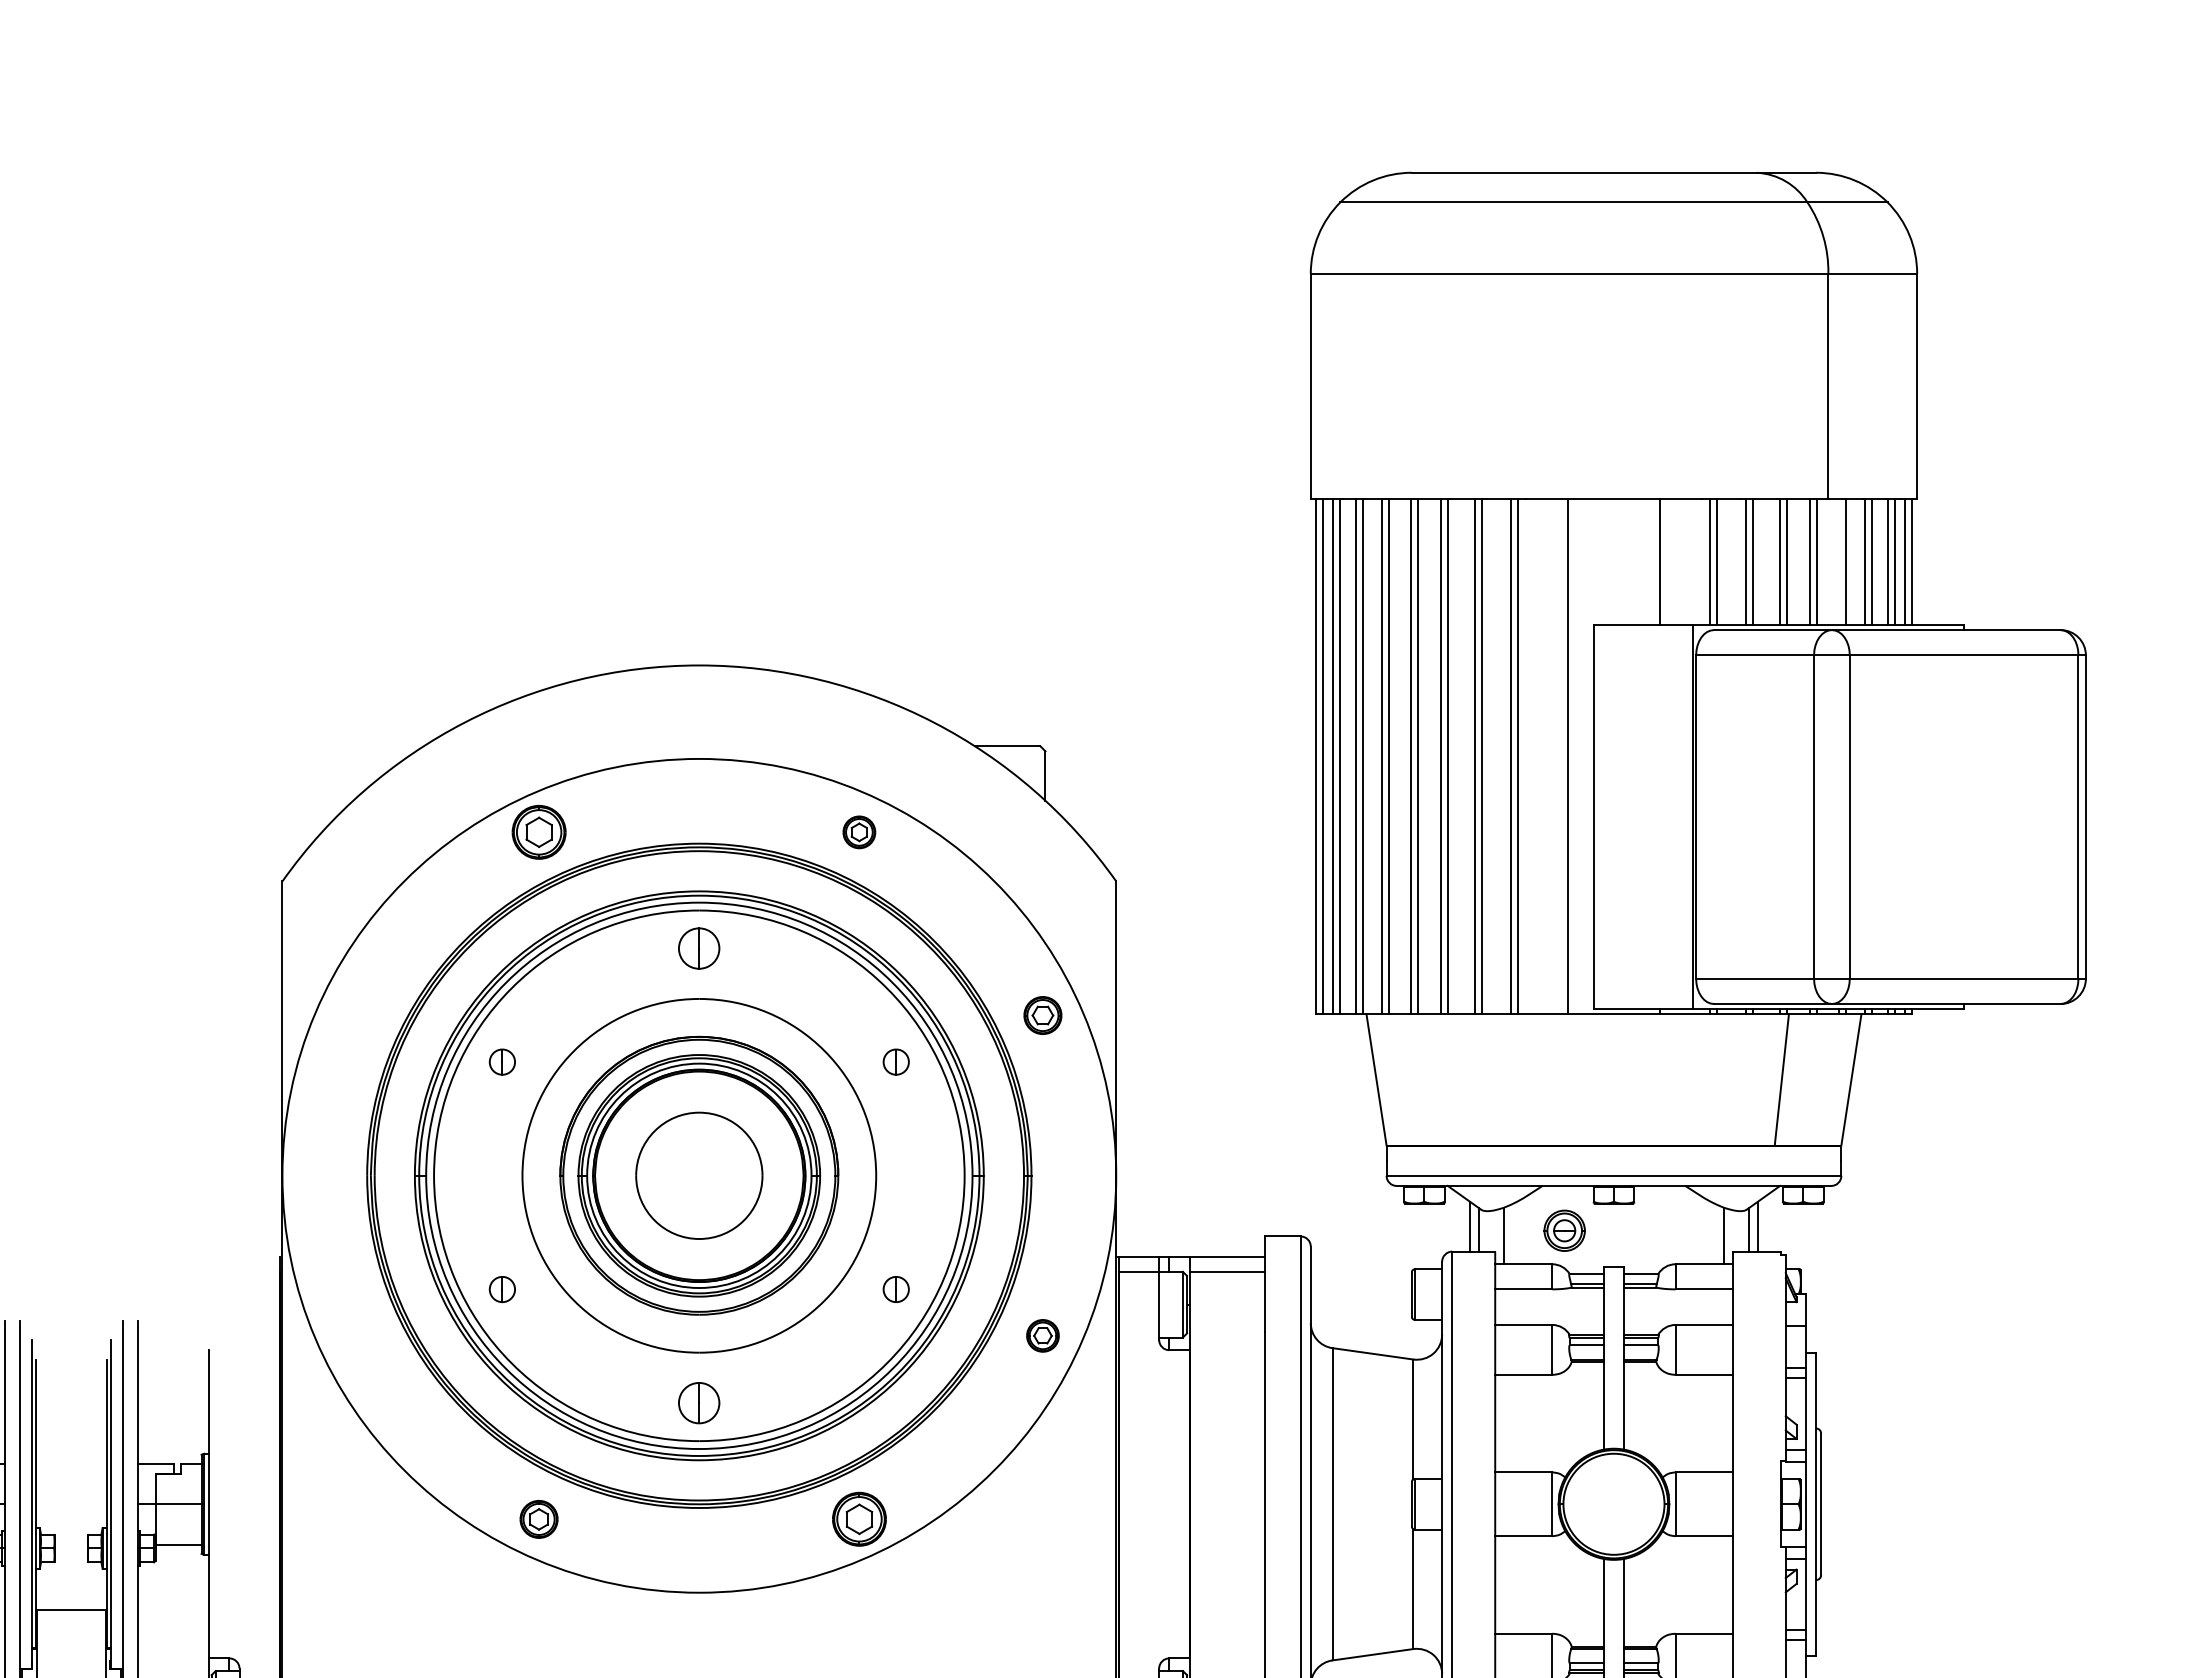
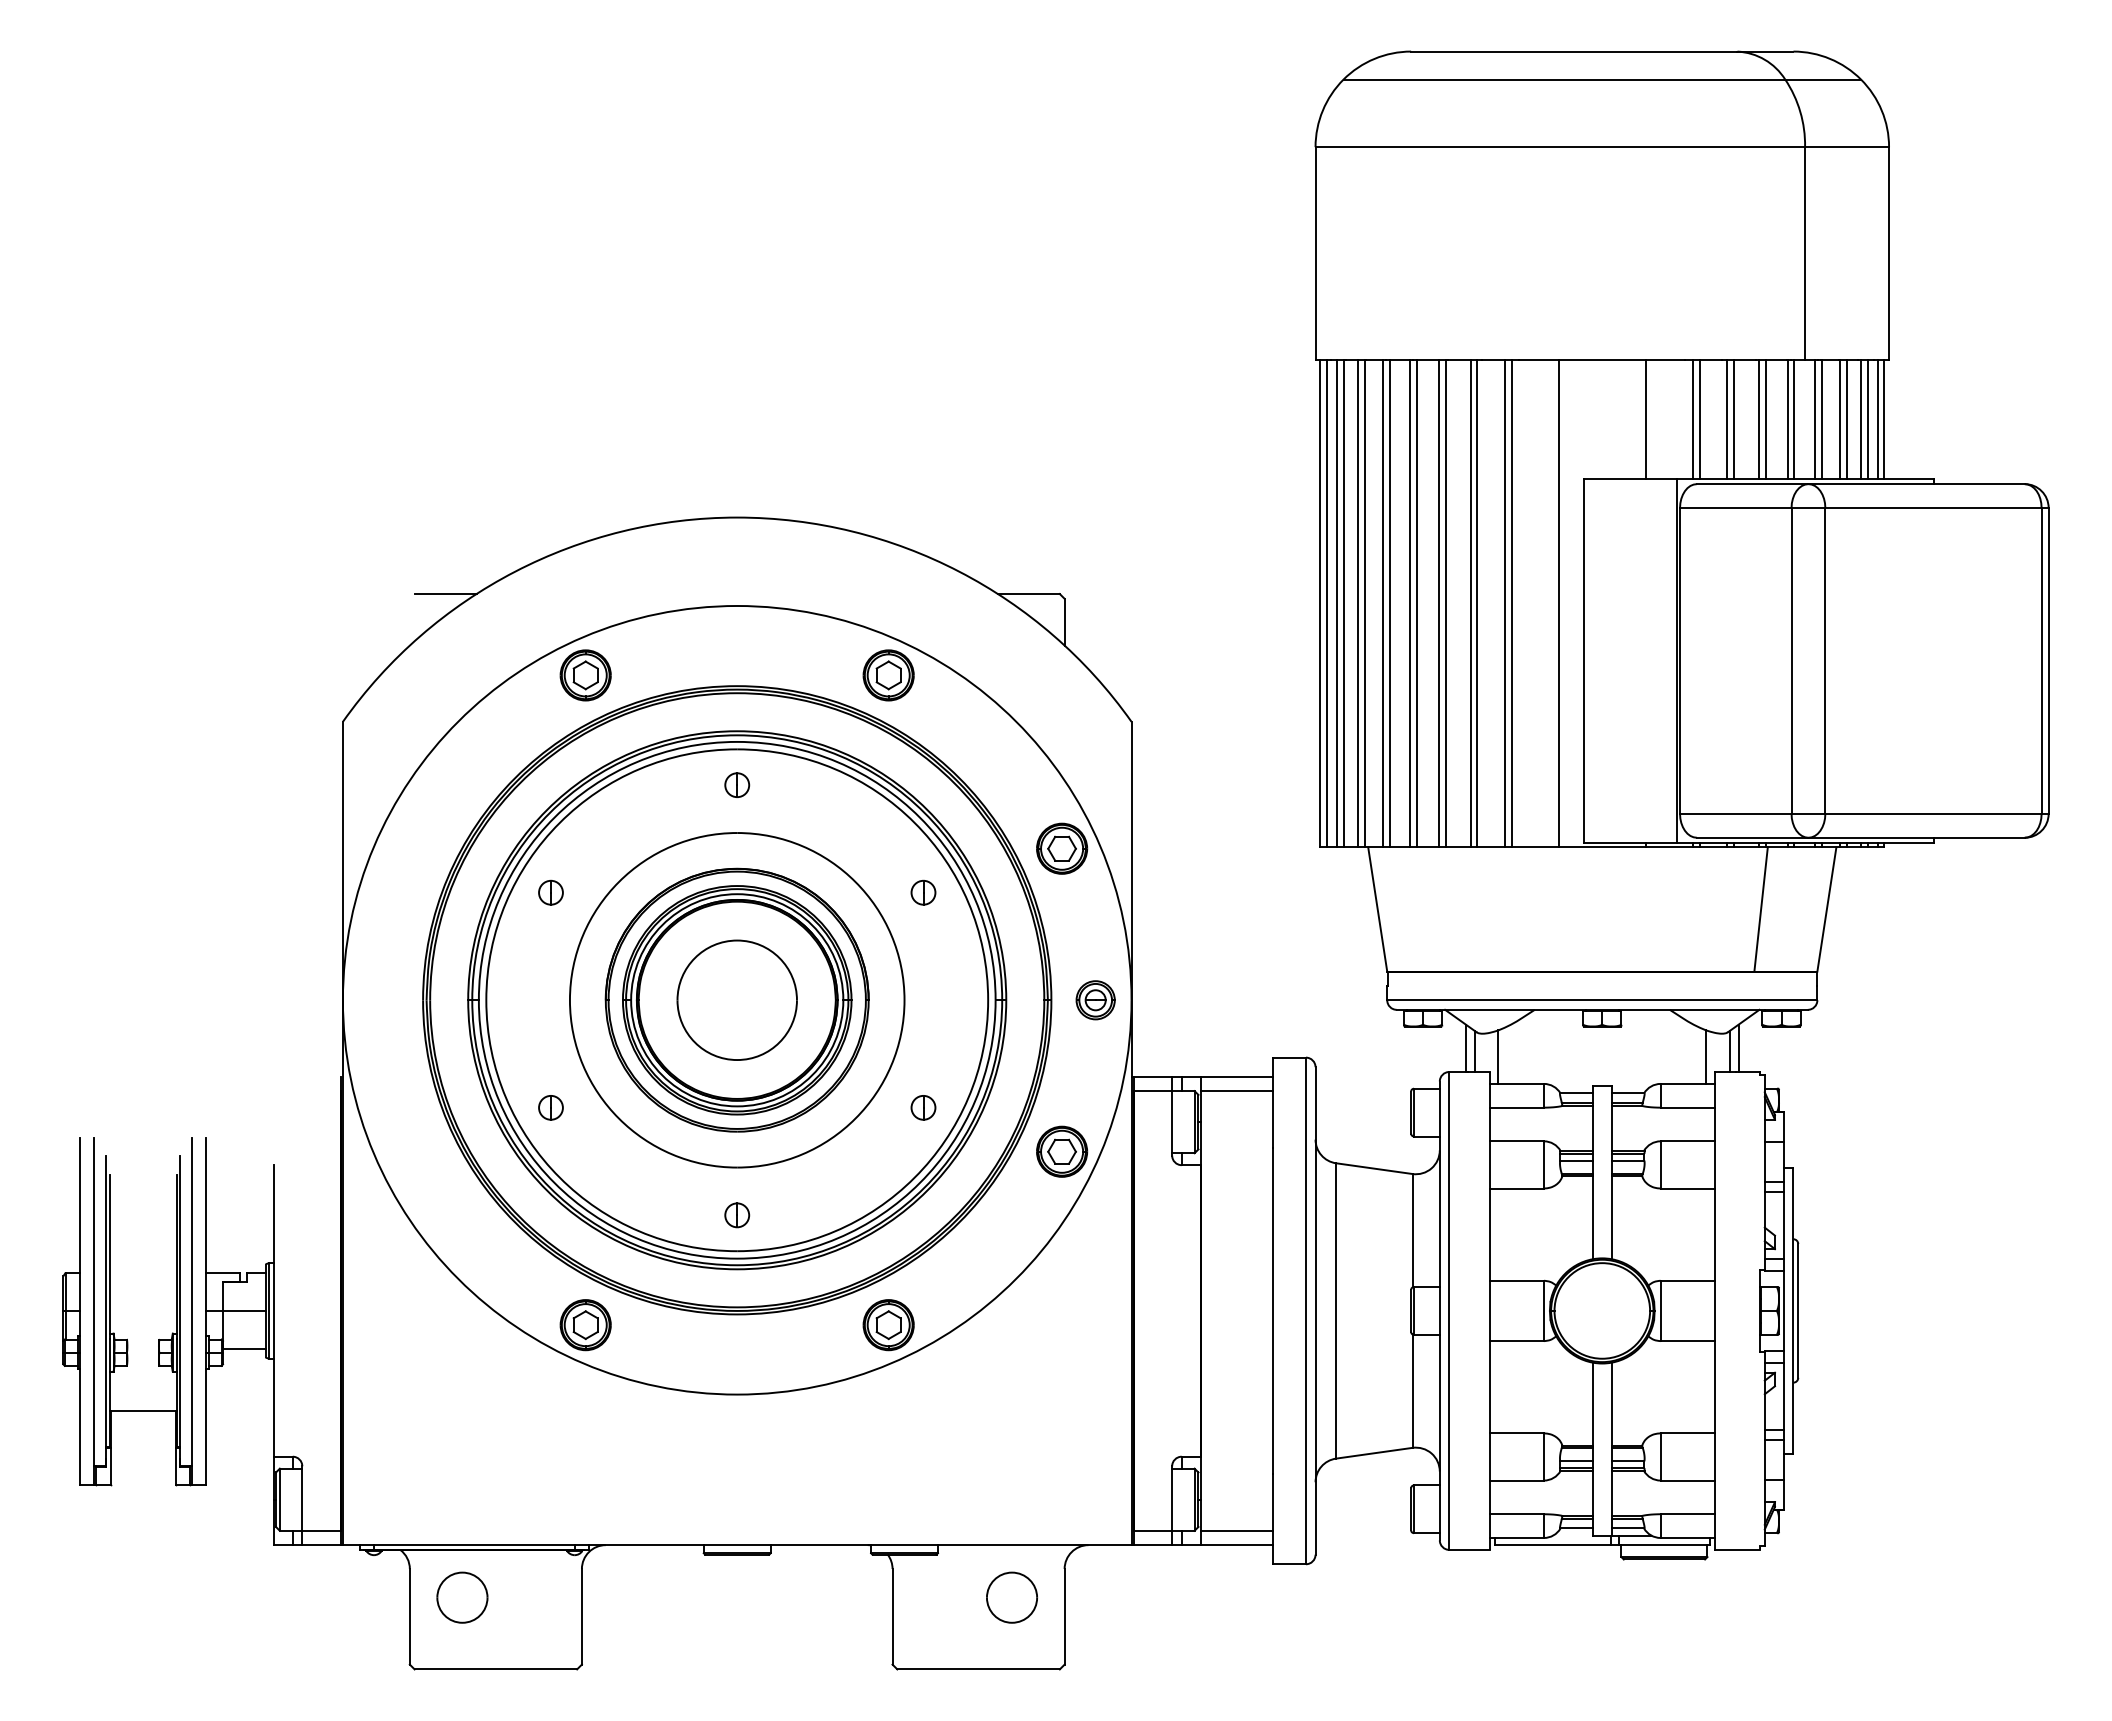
line: (1838, 561) -> (1814, 419), added
line: (390, 746) -> (445, 594), added
part: (859, 832) -> (888, 675), size x1.67
part: (699, 947) -> (737, 784), size x0.62
part: (1043, 1015) -> (1062, 848), size x1.43
part: (1564, 1231) -> (1095, 1000), moved
part: (1043, 1335) -> (1062, 1151), size x1.67
part: (699, 1403) -> (737, 1215), size x0.62
part: (538, 1519) -> (585, 1325), size x1.43

